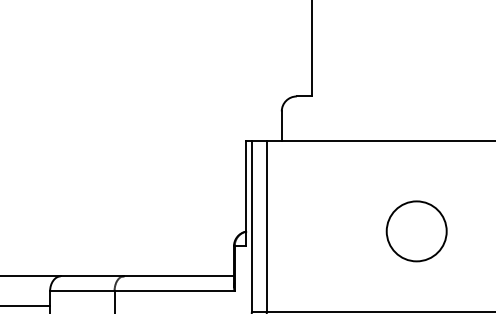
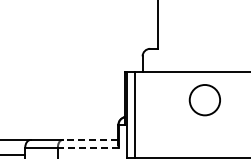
circle: (415, 232) -> (204, 100), moved
line: (178, 275) -> (90, 139), solid -> dashed
line: (172, 291) -> (87, 147), solid -> dashed

